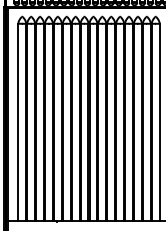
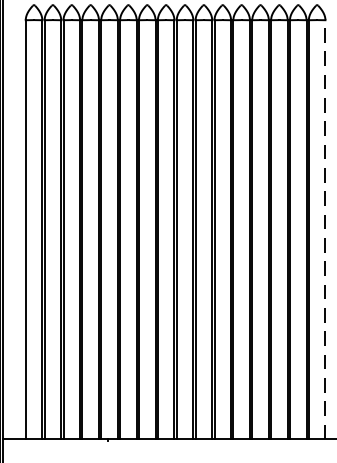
line: (159, 122) -> (325, 229), solid -> dashed

